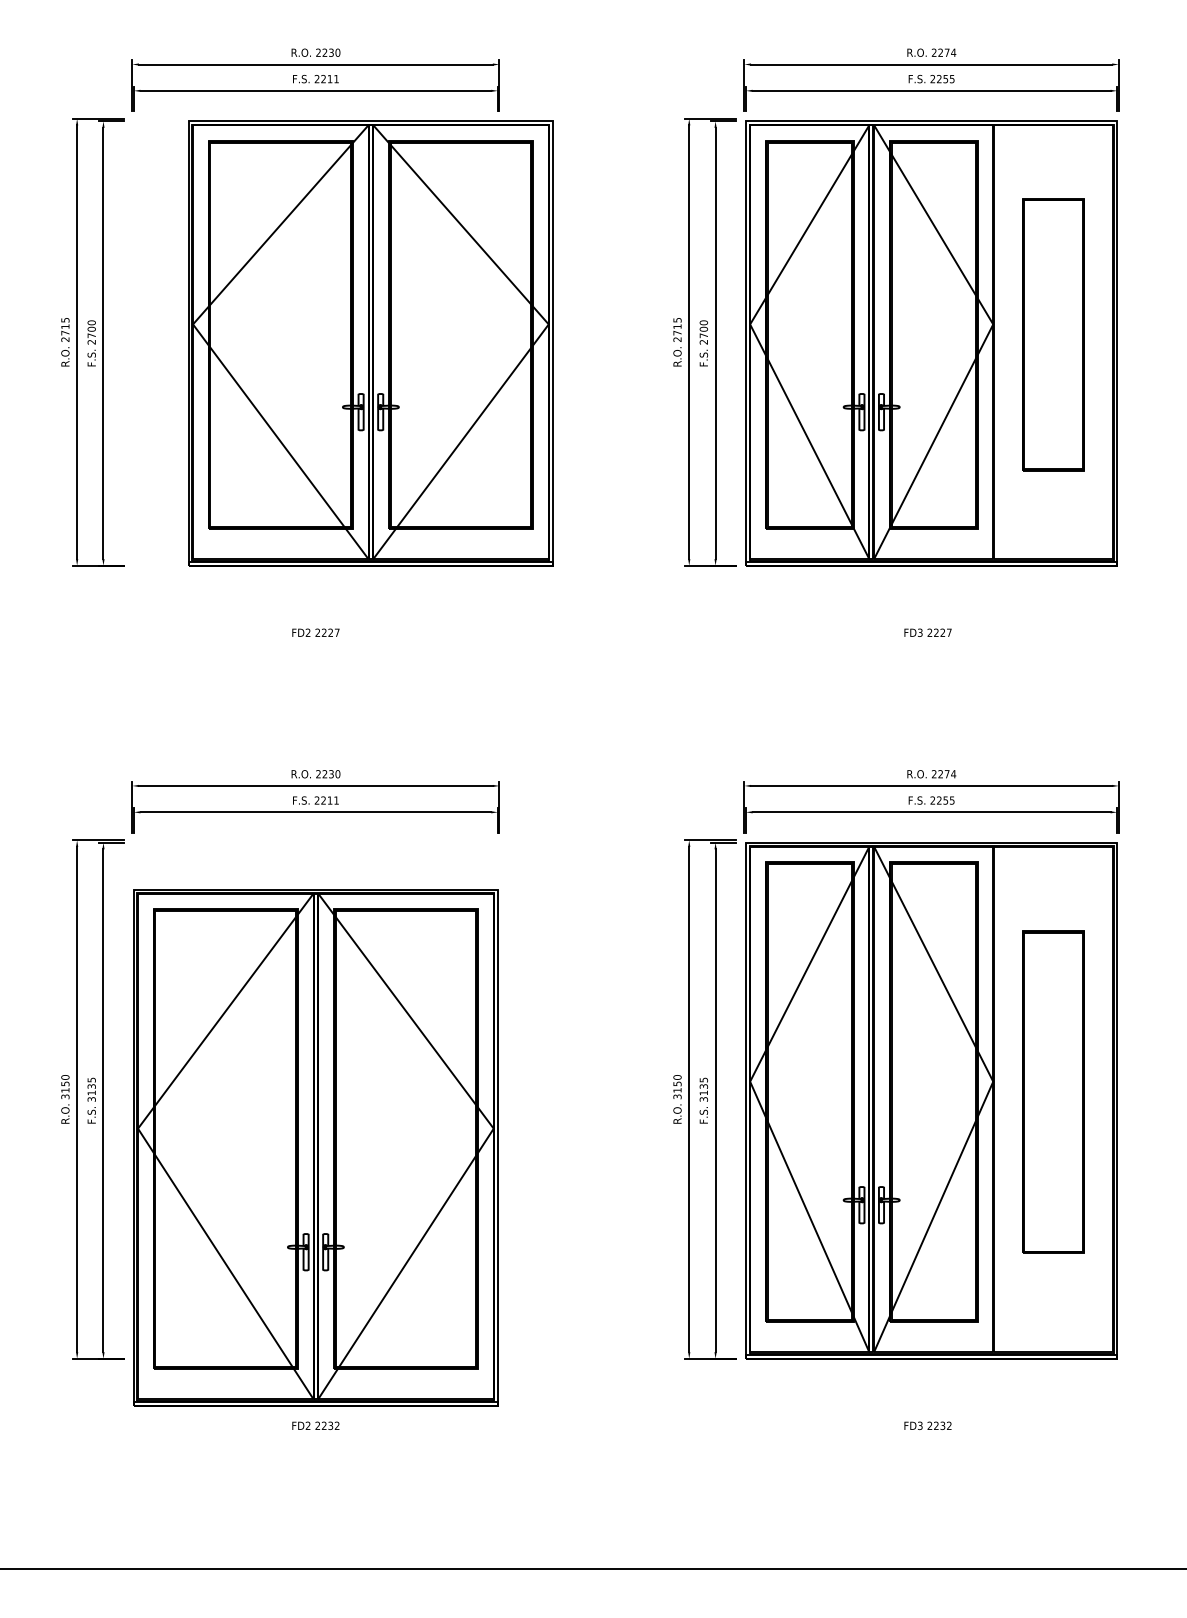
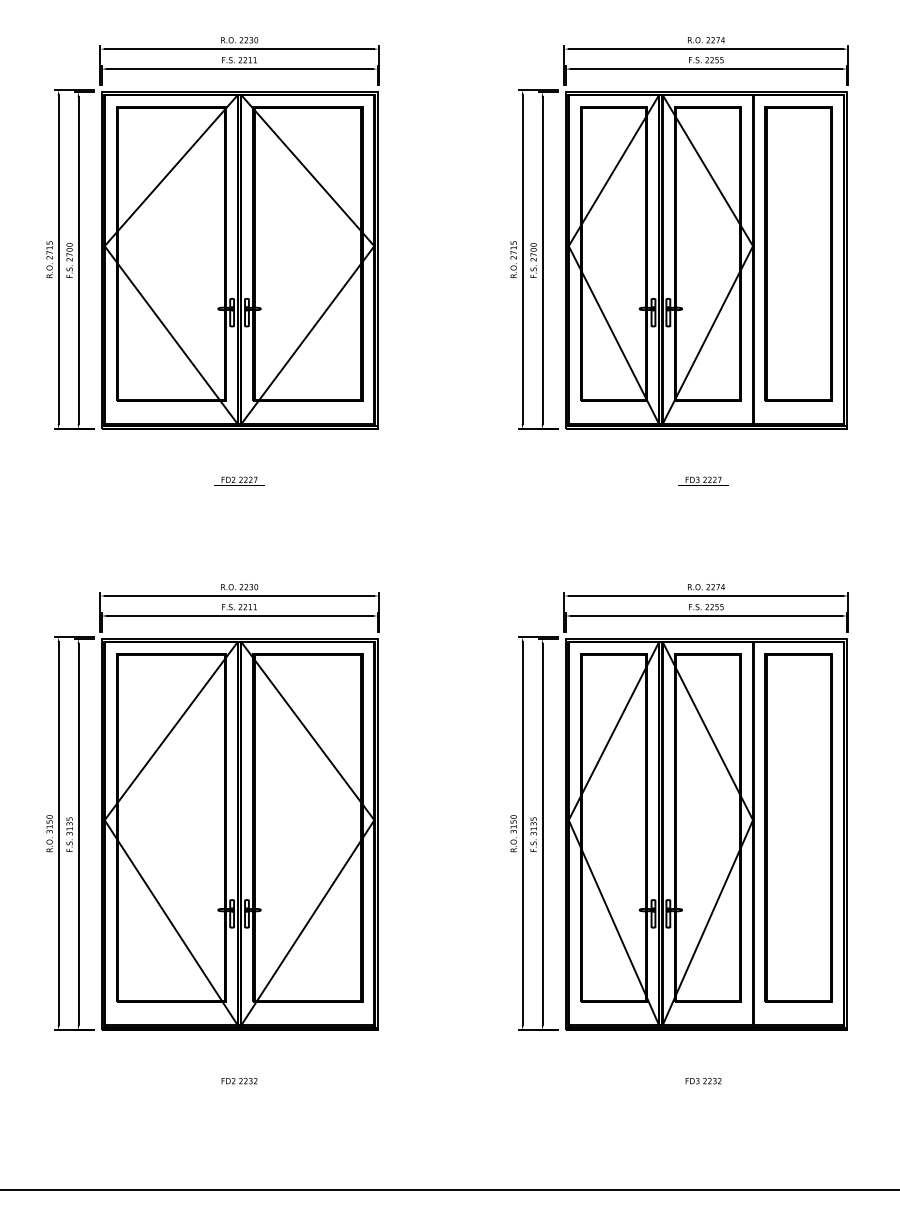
part: (1053, 334) -> (798, 253), size x1.43
part: (370, 343) -> (239, 260), moved
part: (1053, 1091) -> (798, 827), size x1.43
part: (315, 1147) -> (239, 834), moved

